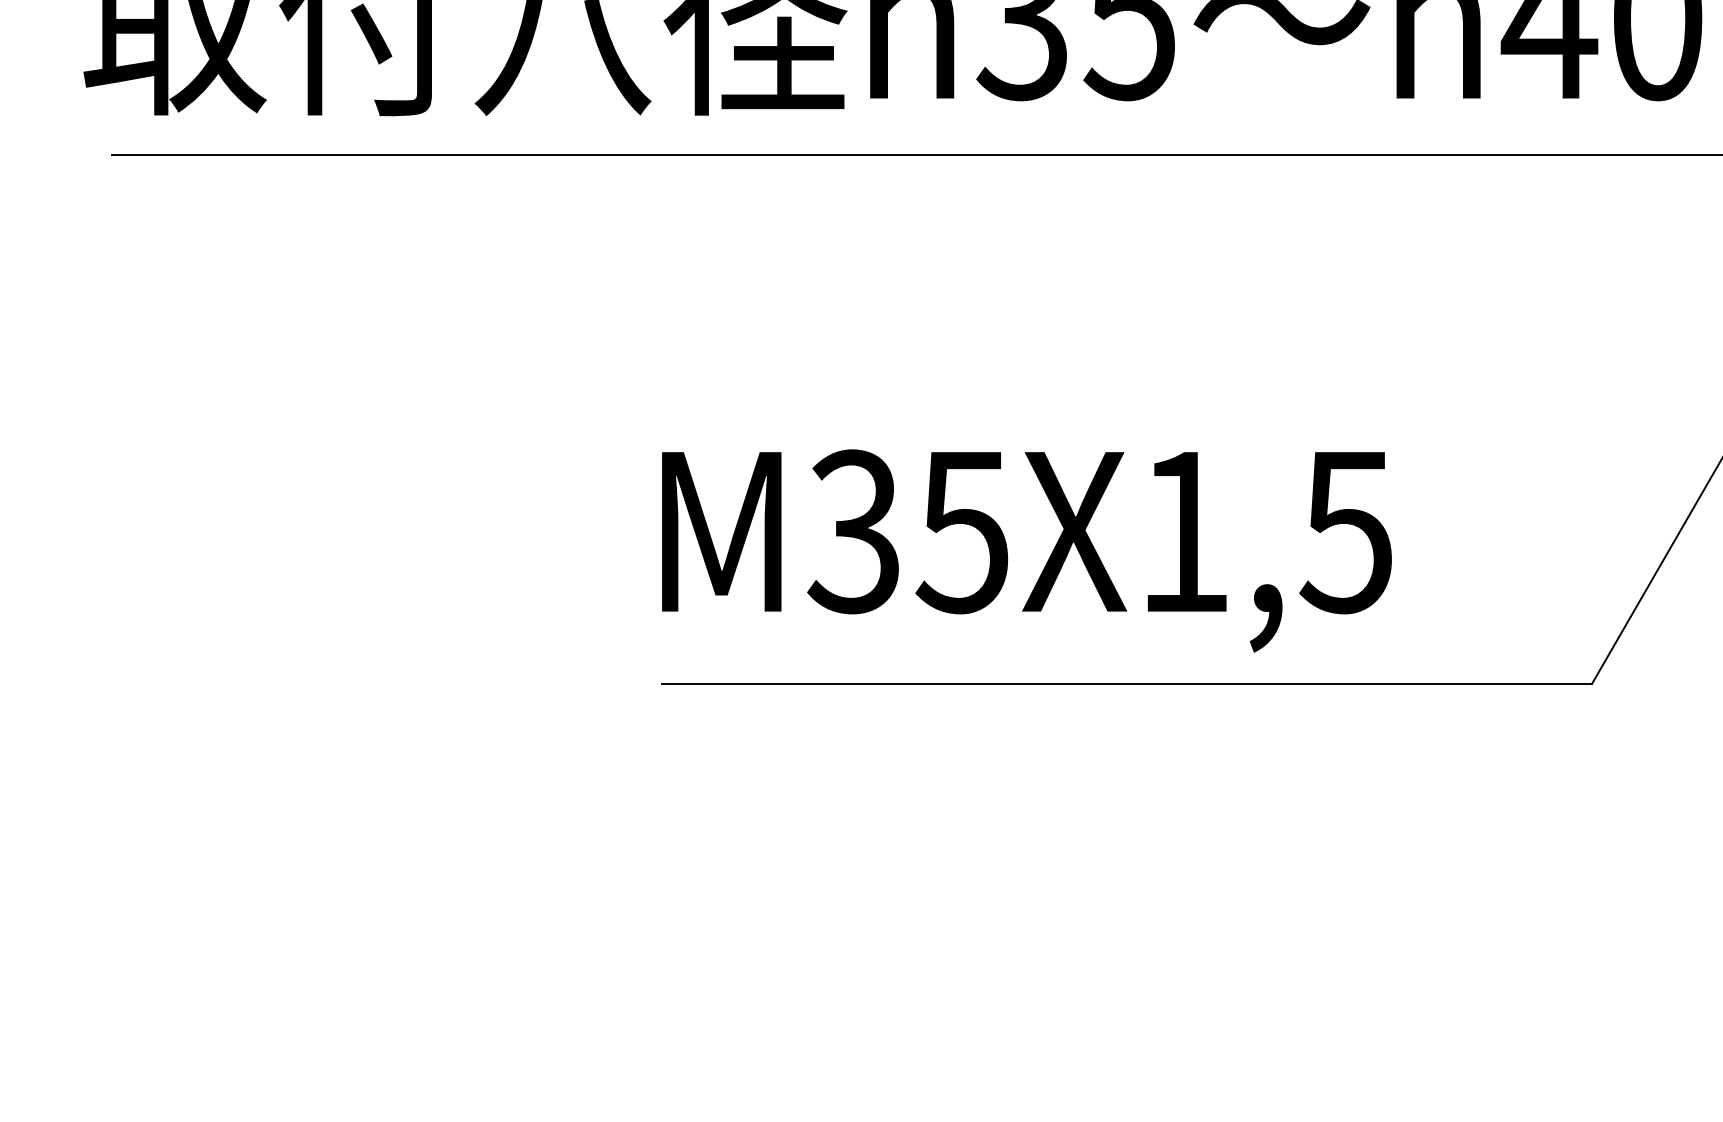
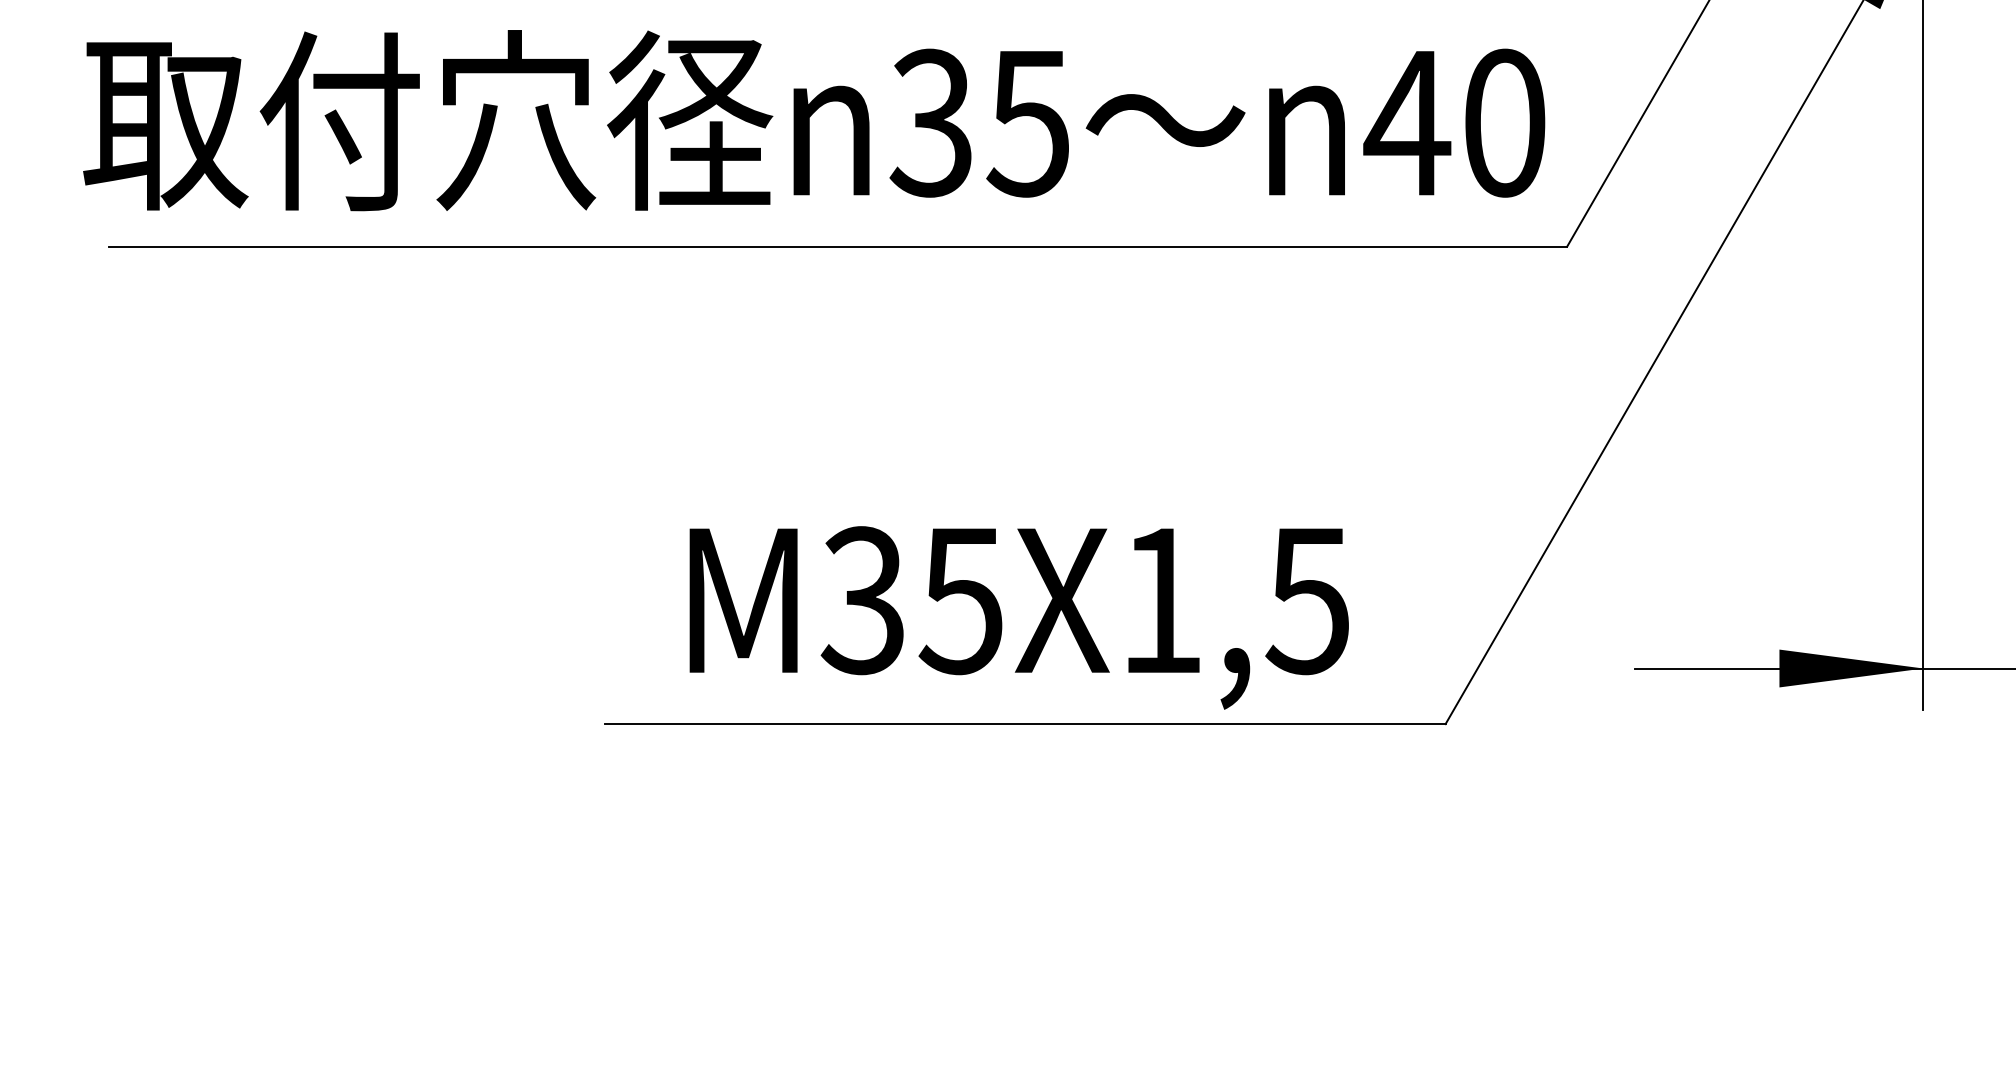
text: (1026, 550) -> (1018, 617), moved

